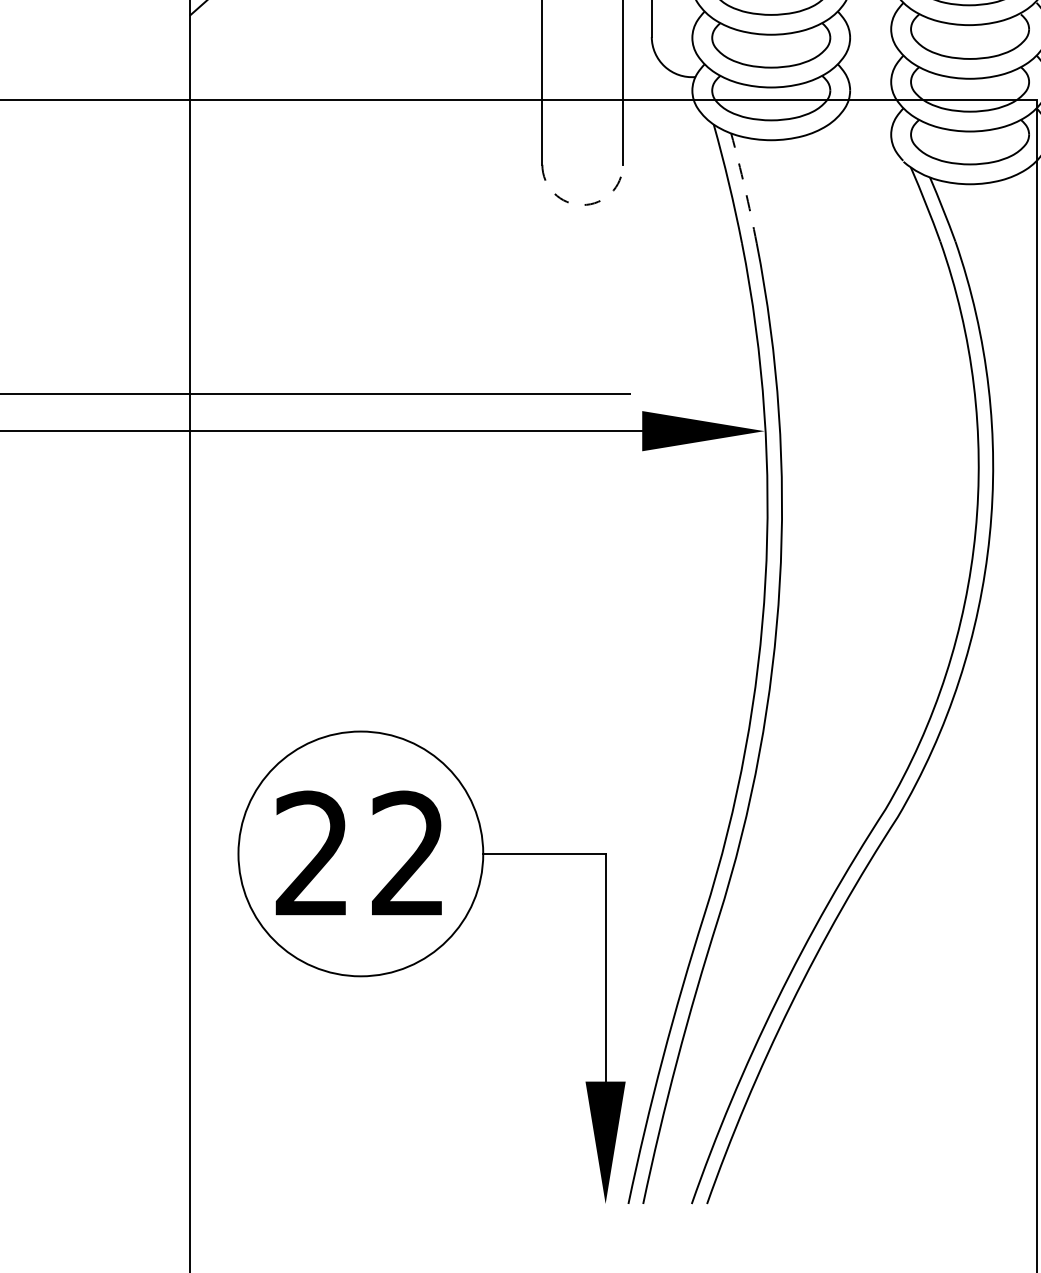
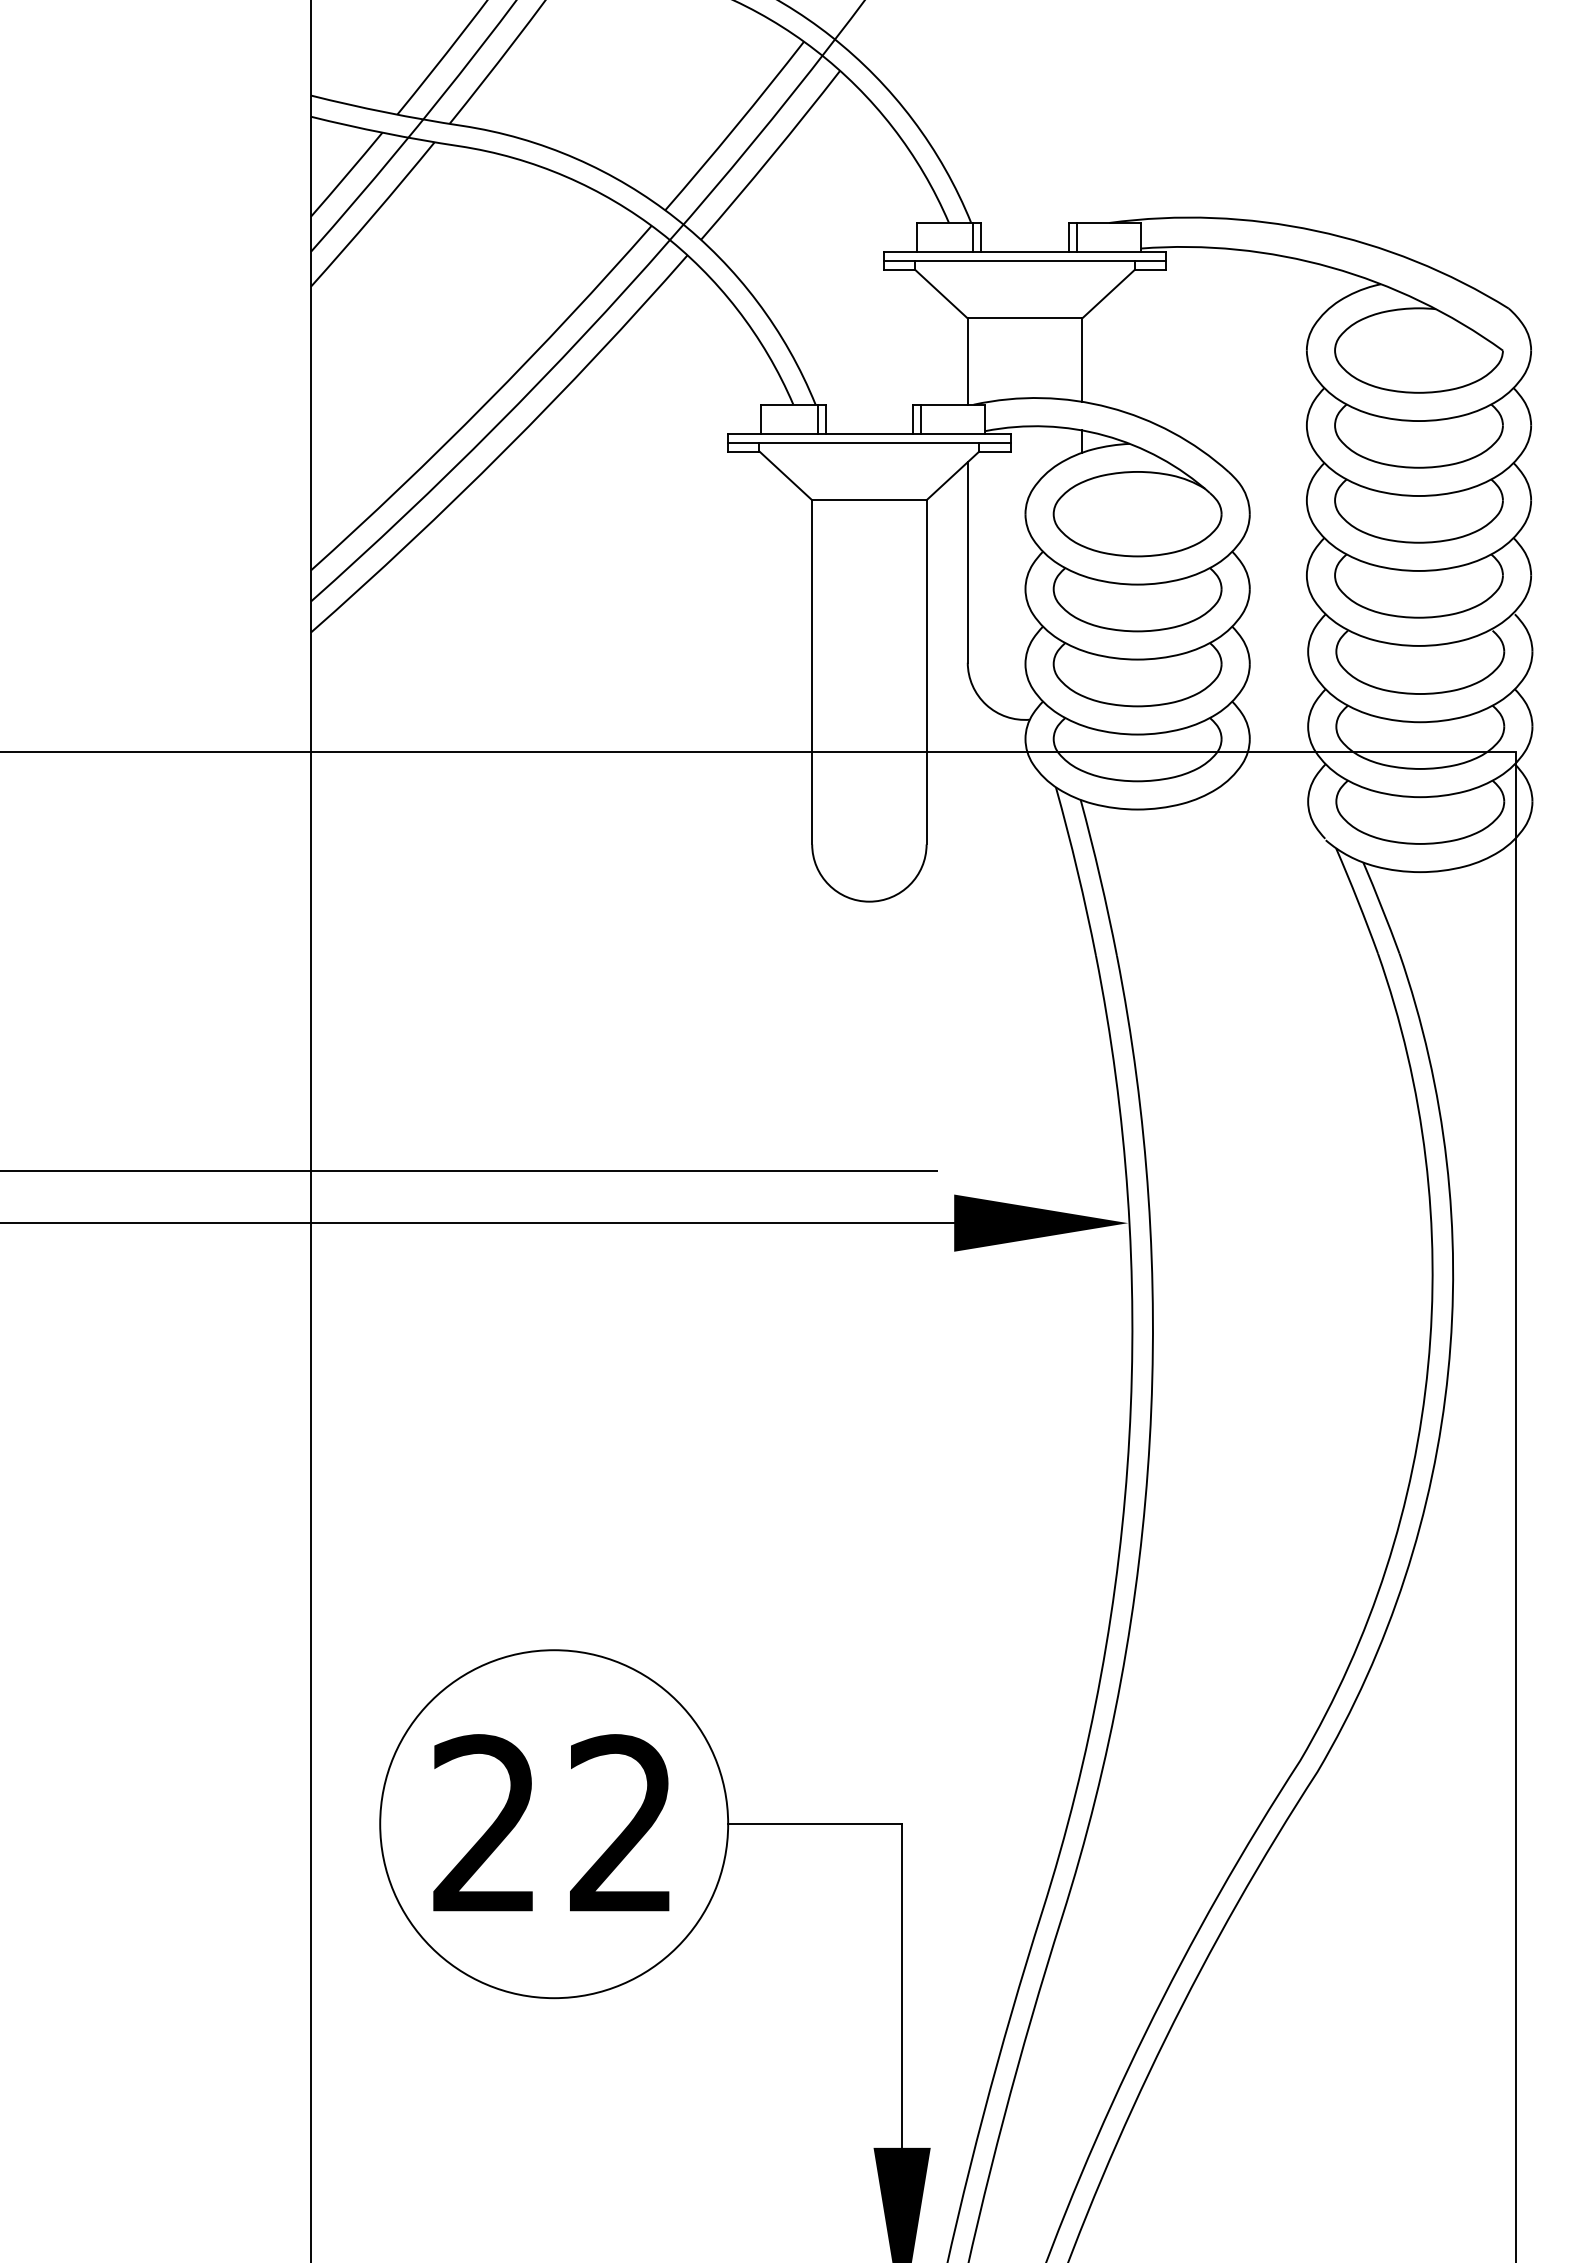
arc: (745, 188) -> (1100, 877), dashed -> solid
arc: (582, 204) -> (869, 901), dashed -> solid

